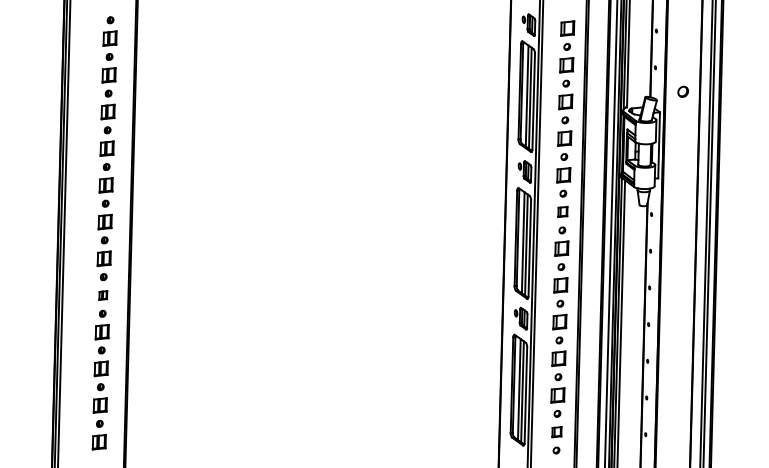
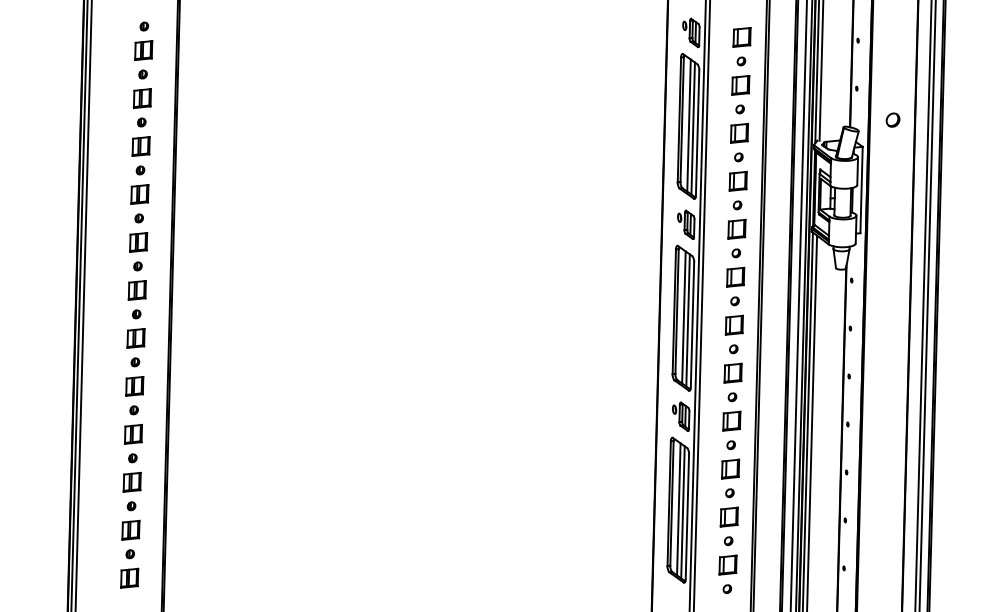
part: (562, 211) -> (735, 276), size x1.43
part: (103, 295) -> (134, 386), size x1.67
part: (556, 431) -> (727, 564), size x1.43

